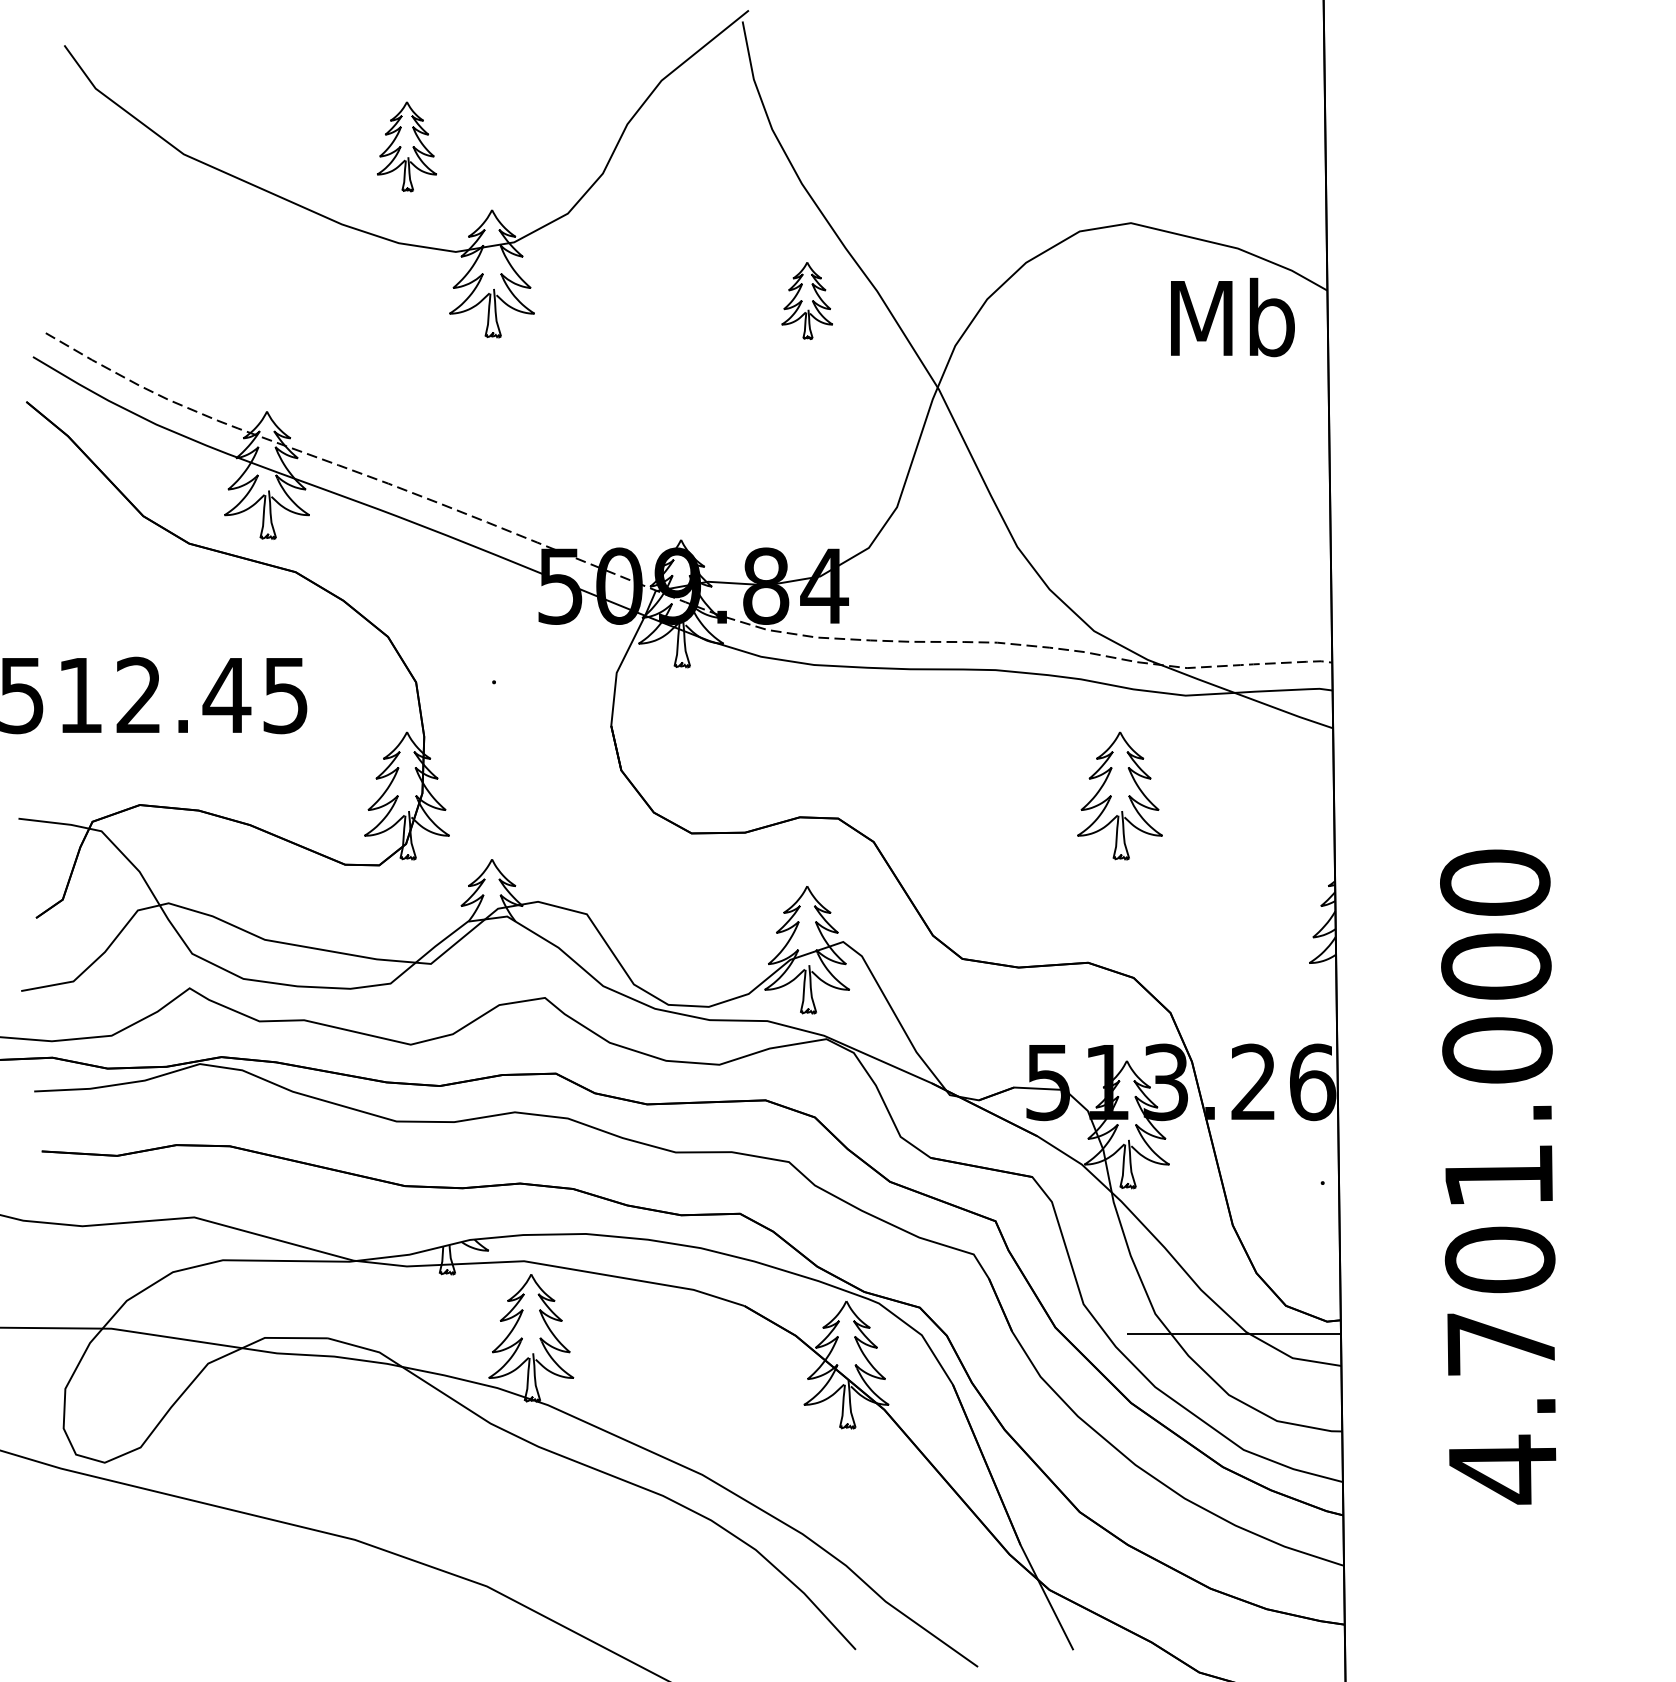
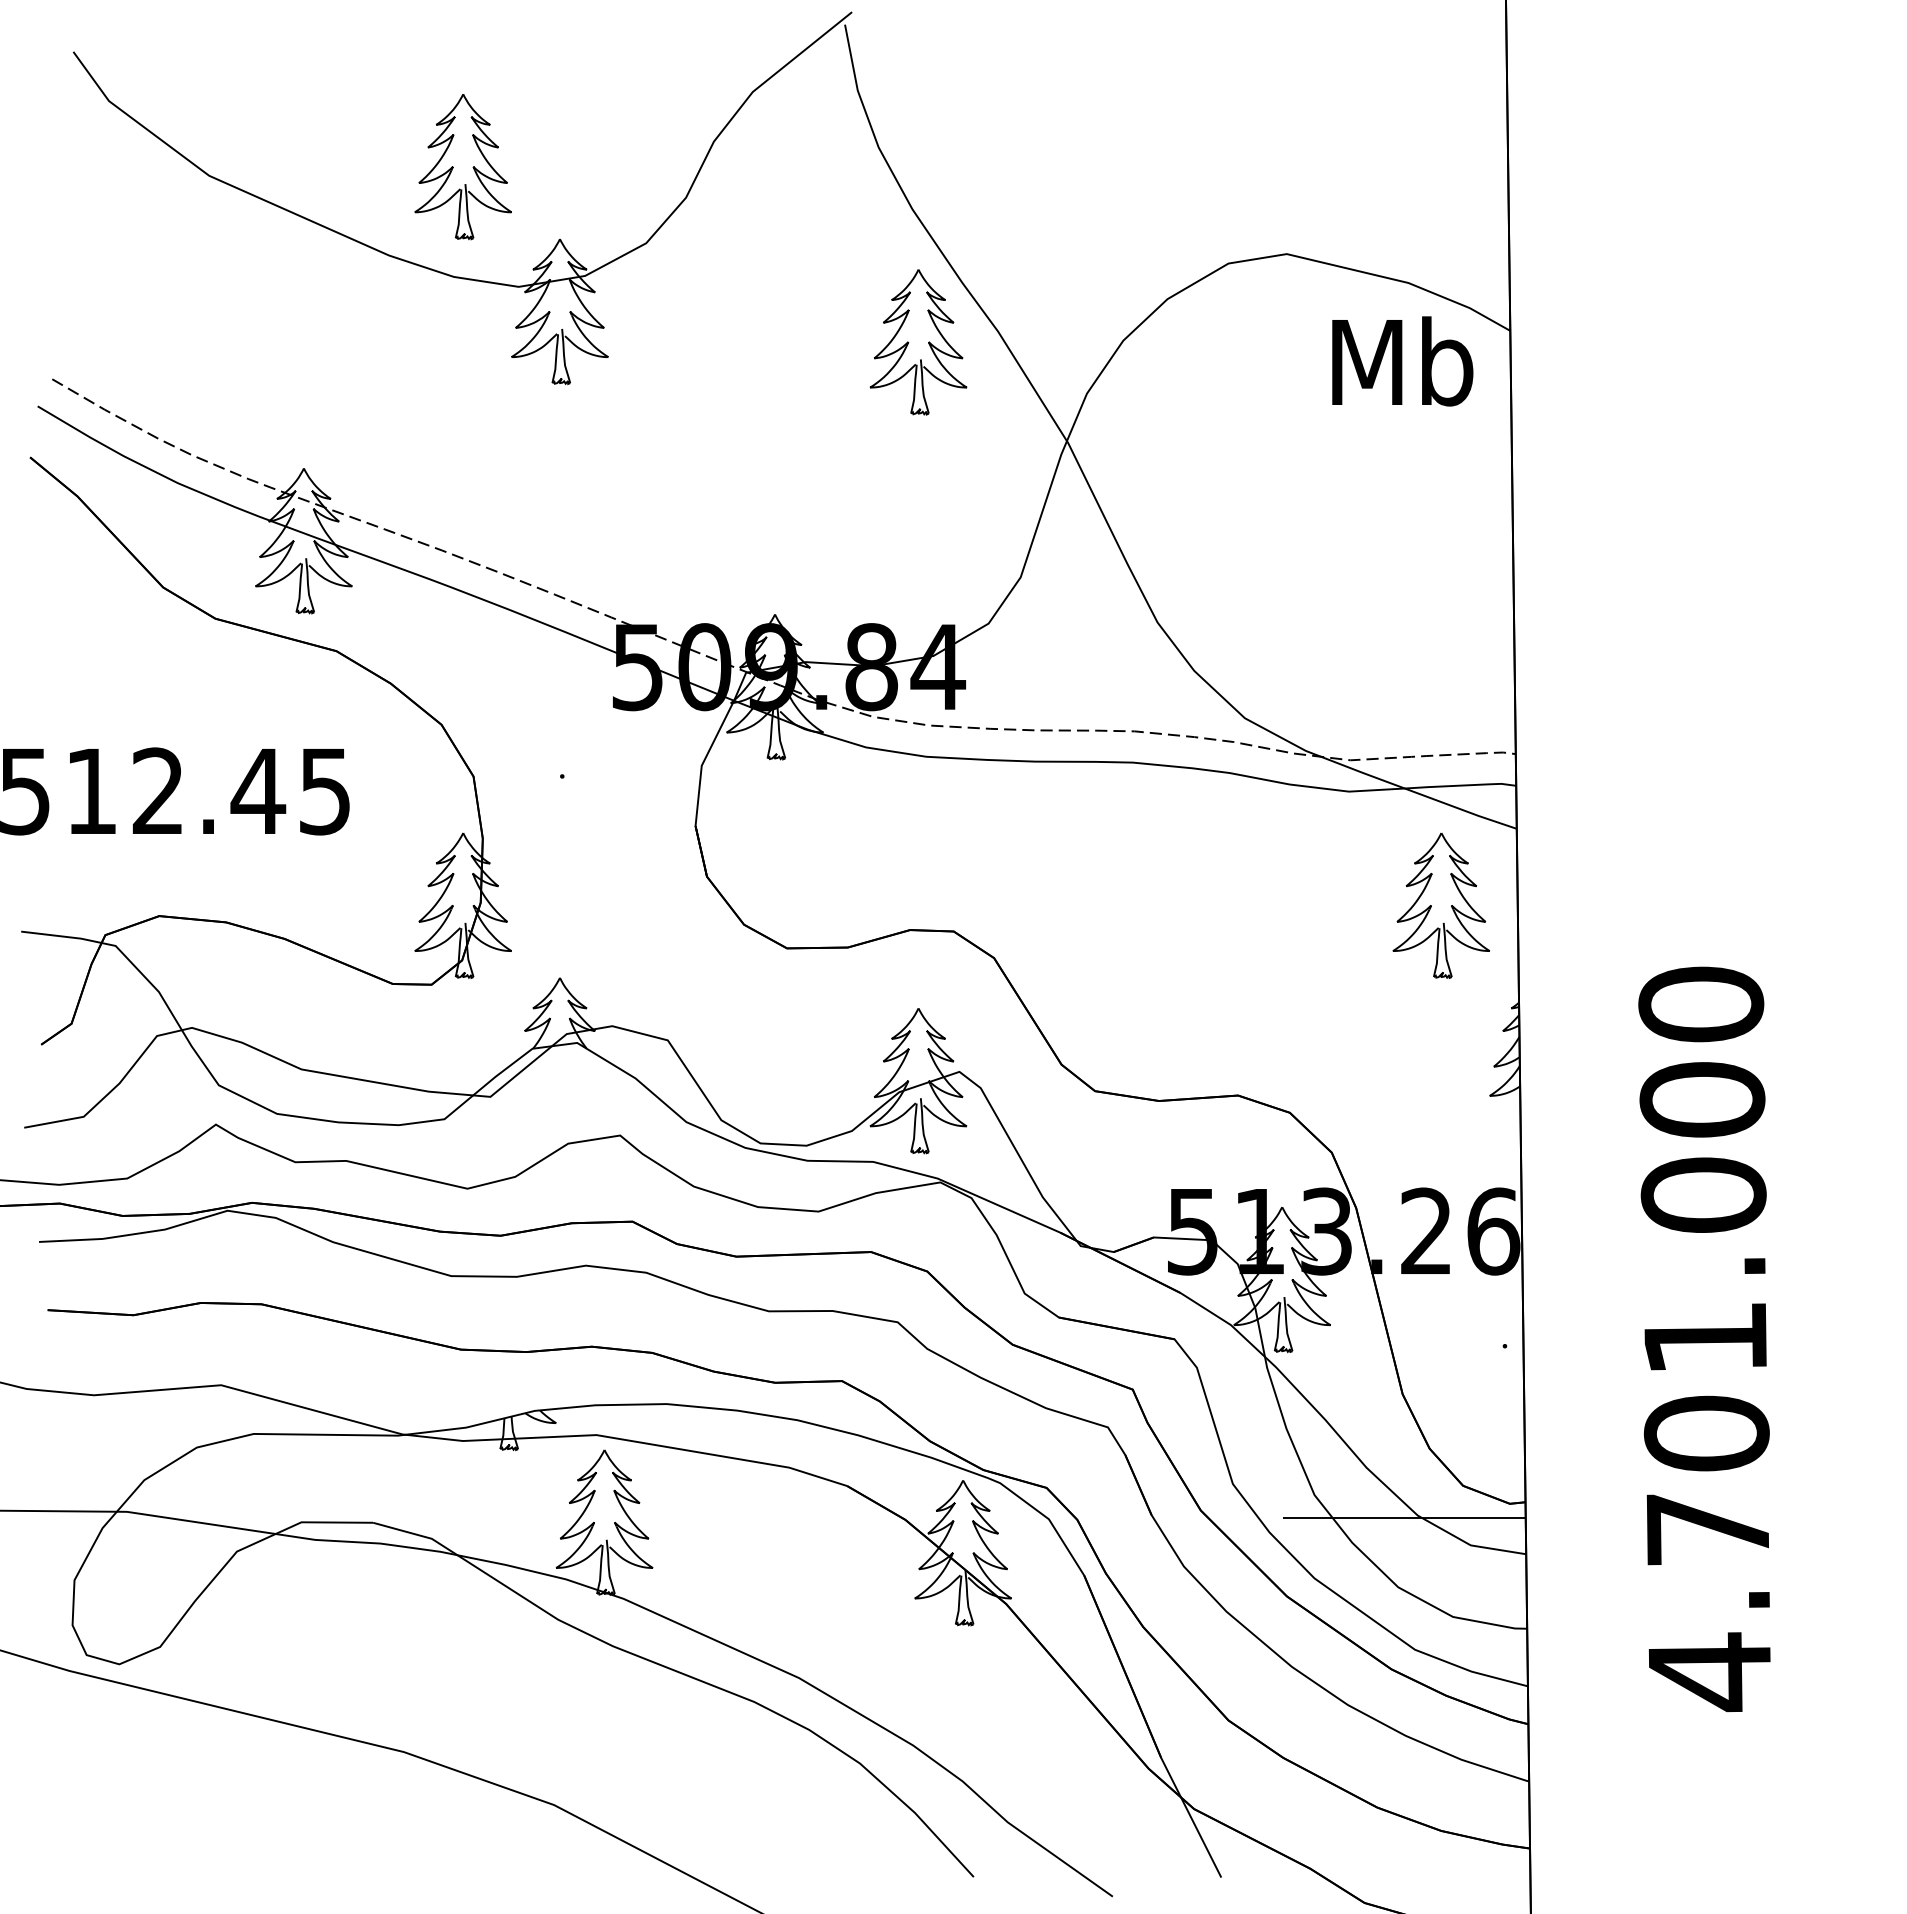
part: (406, 147) -> (462, 167), size x1.43
part: (807, 300) -> (918, 342), size x1.67
part: (1120, 795) -> (1441, 905), moved

